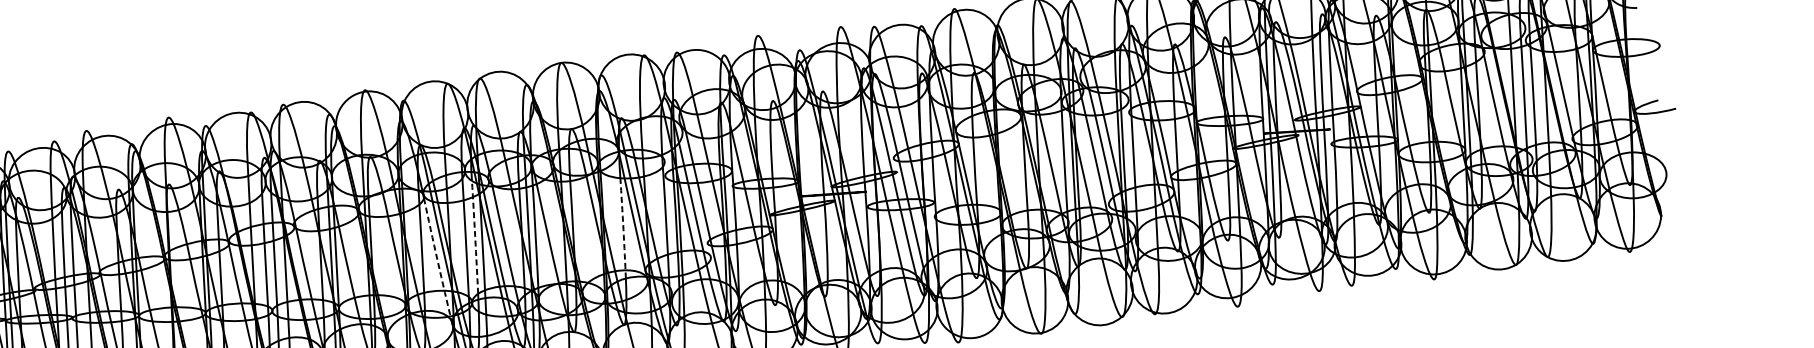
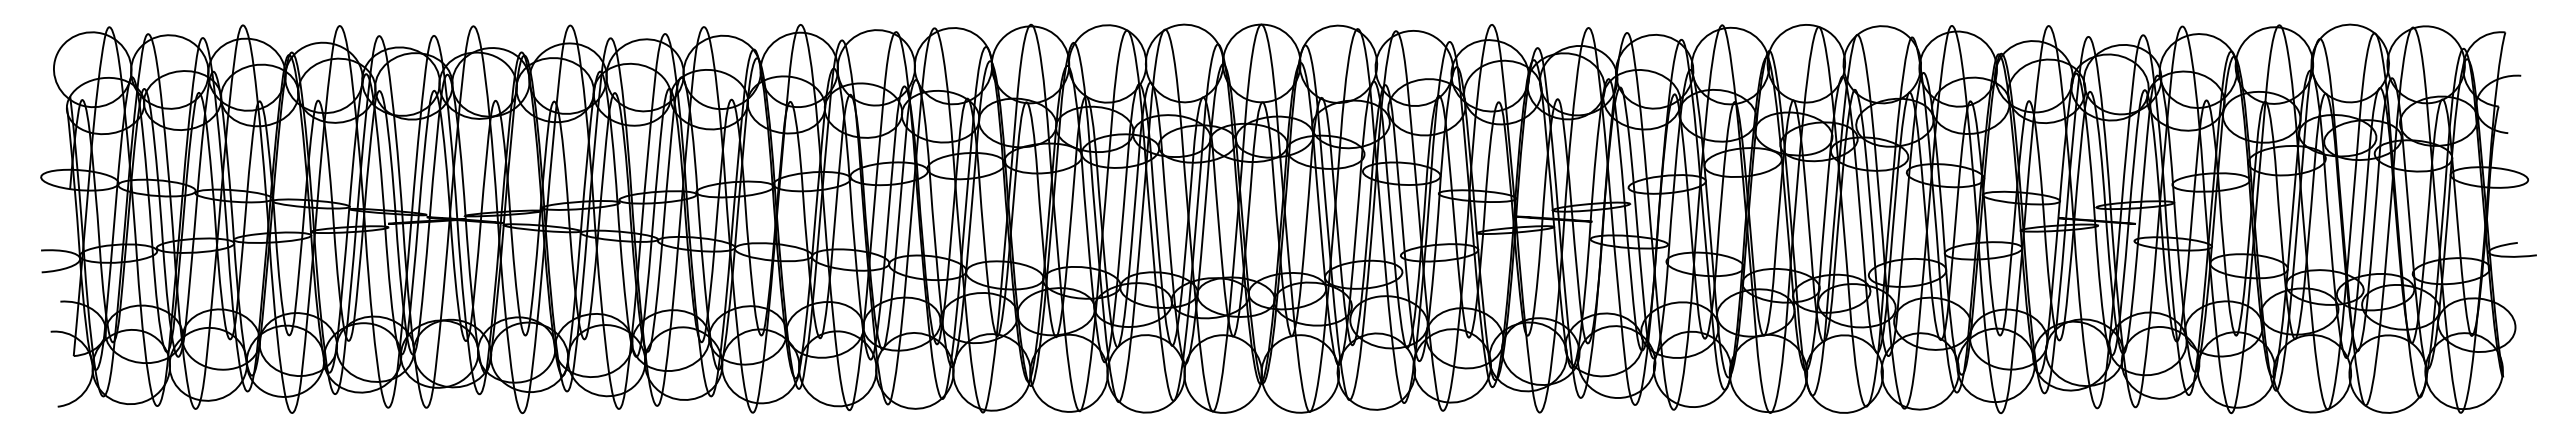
arc: (623, 227) -> (1306, 224), dashed -> solid
arc: (475, 236) -> (1134, 210), dashed -> solid
arc: (437, 260) -> (1087, 232), dashed -> solid

